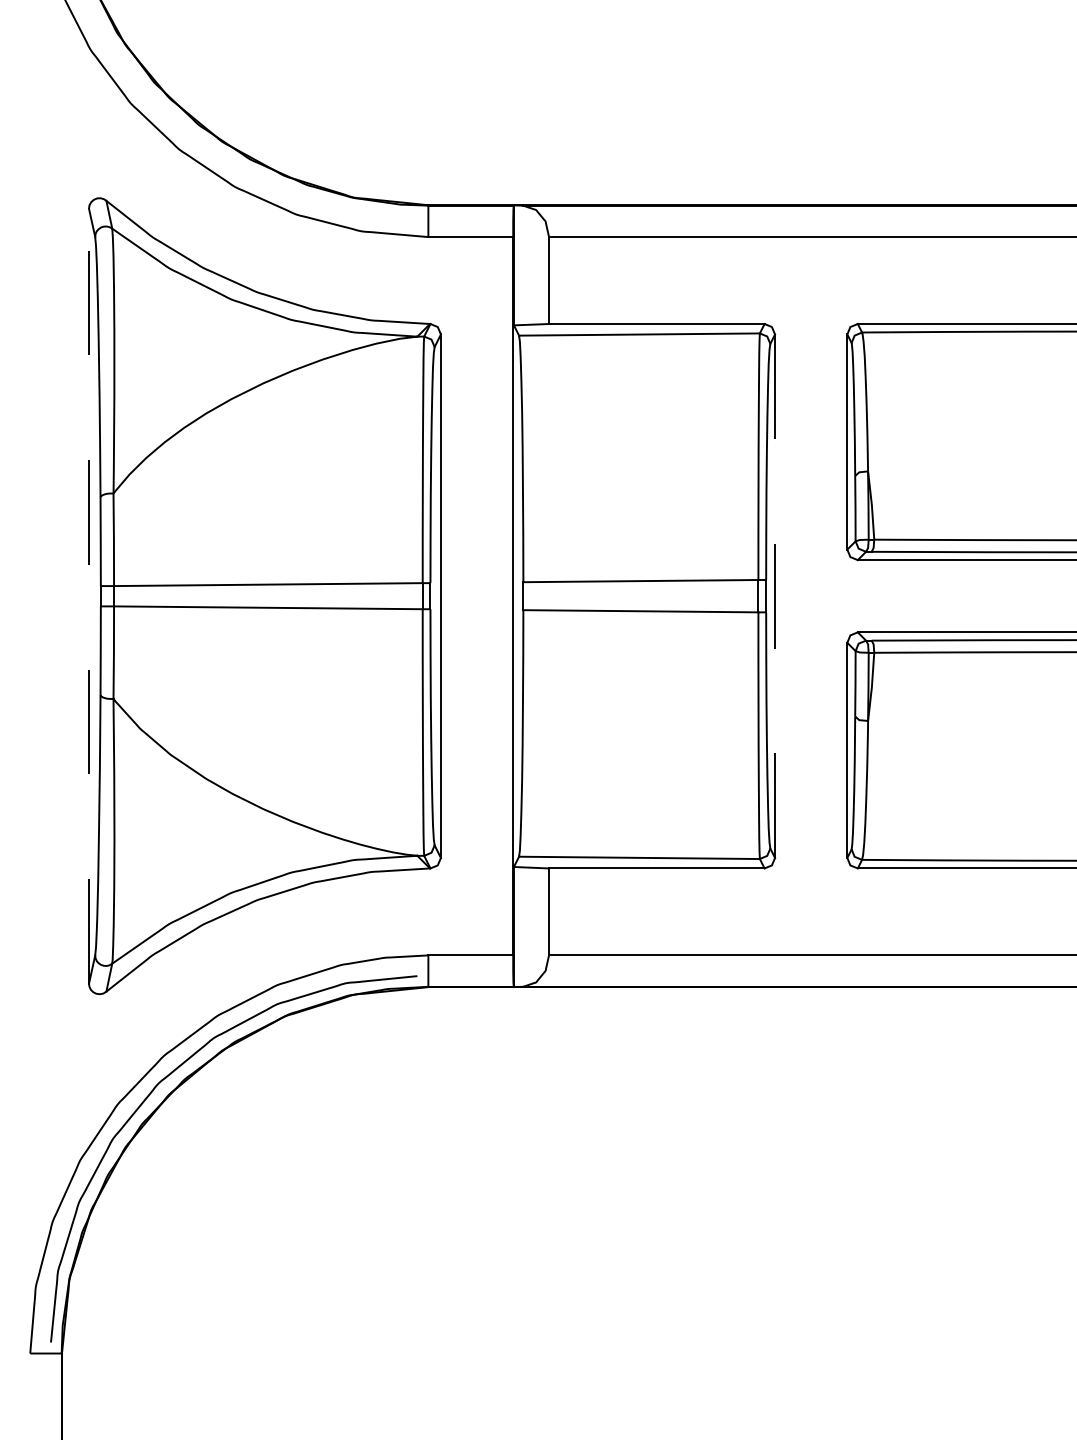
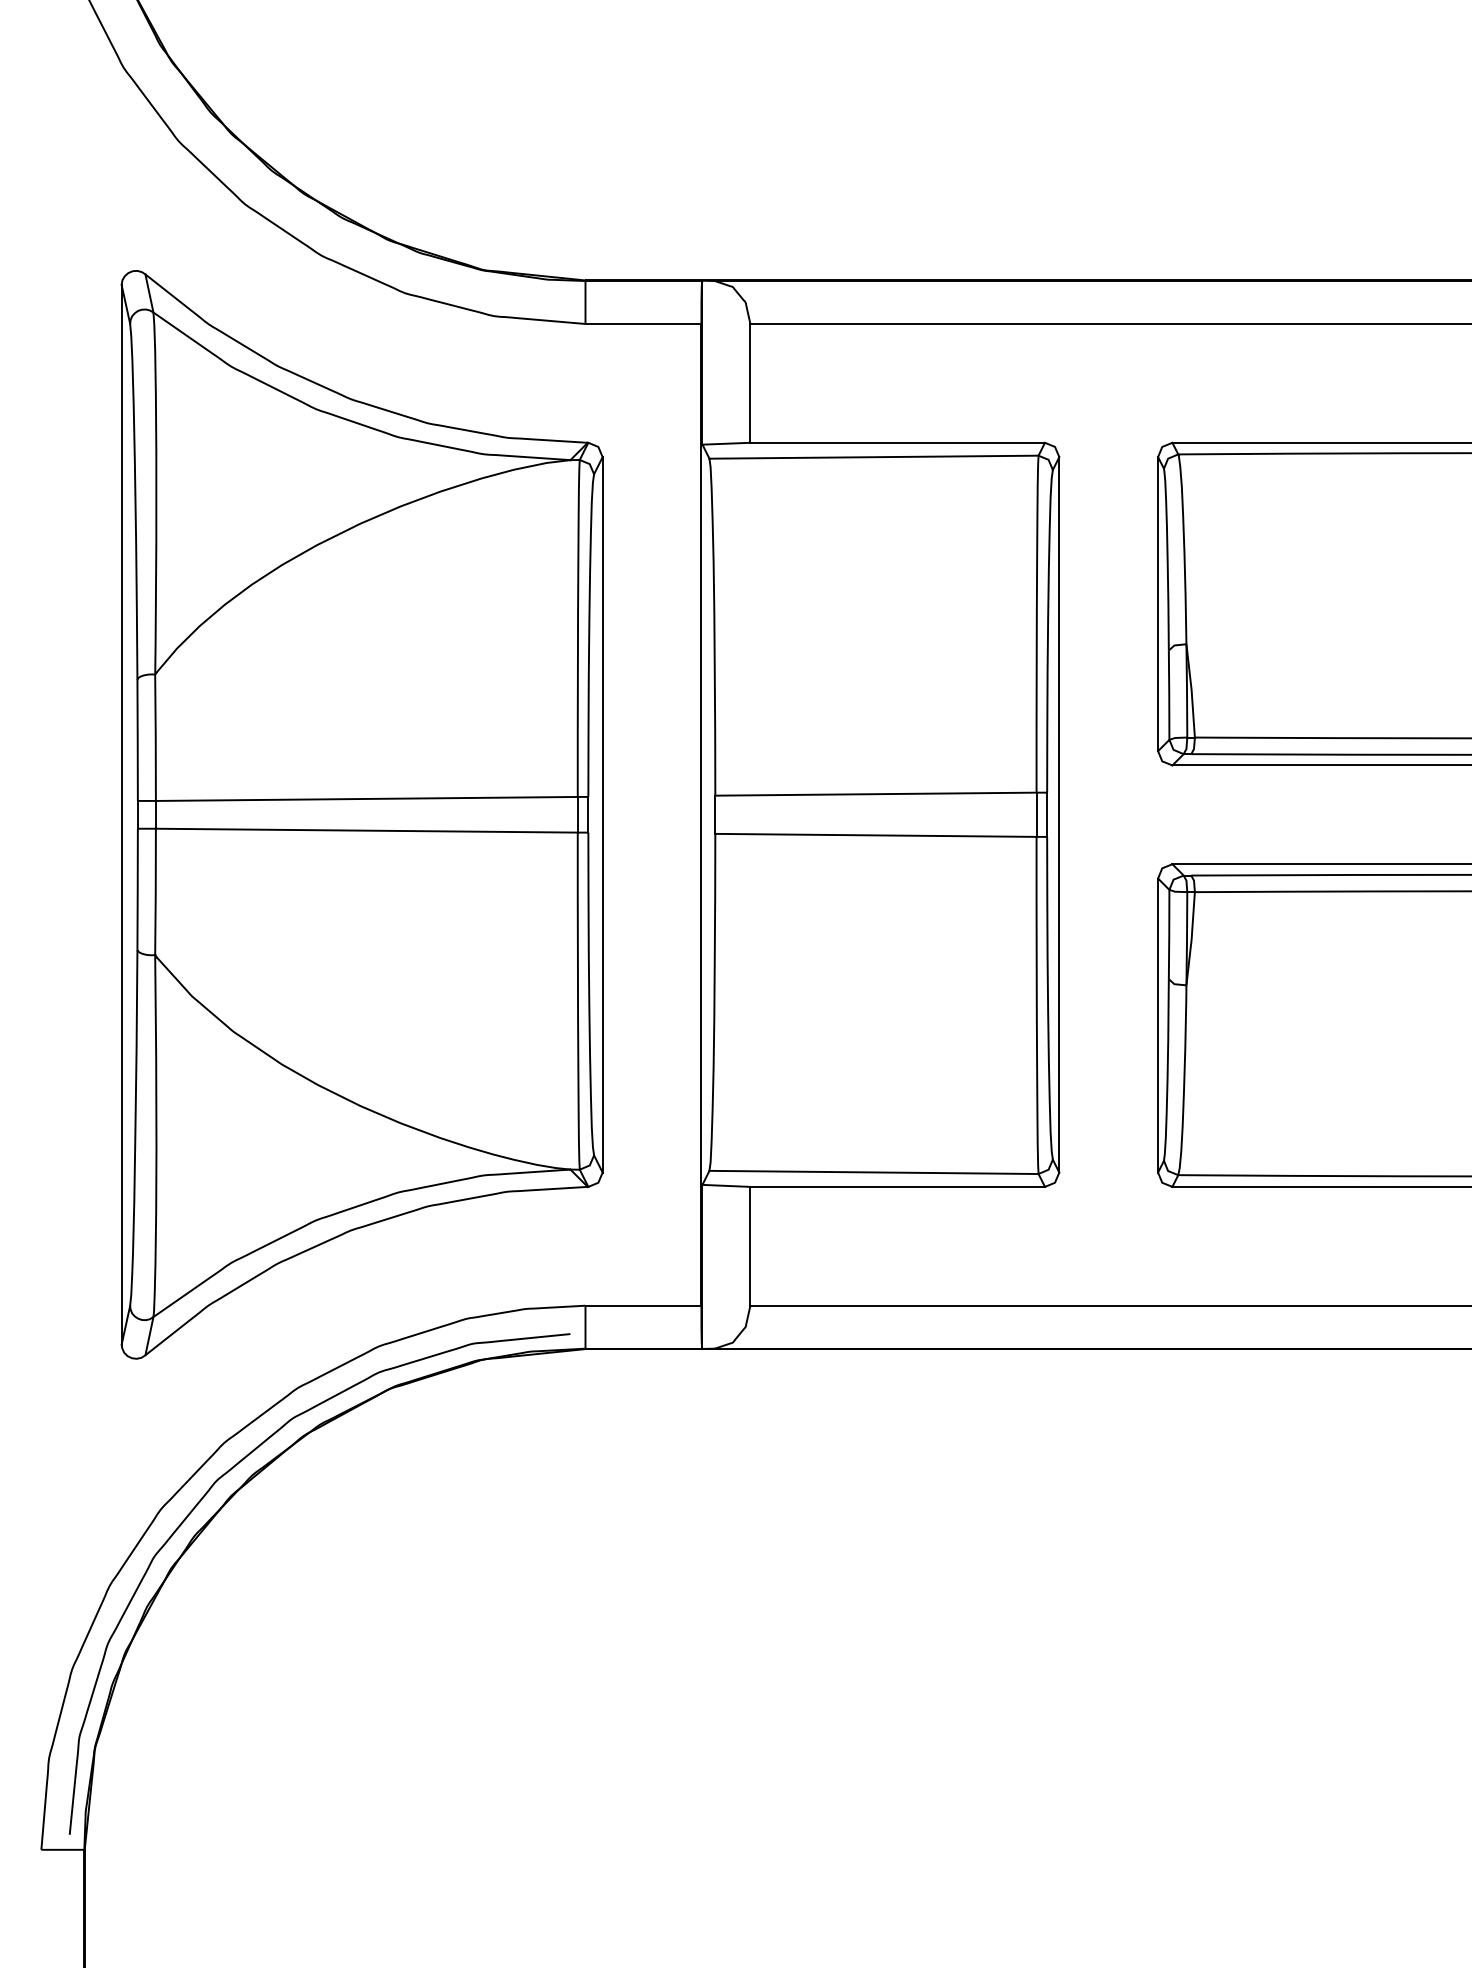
line: (89, 596) -> (122, 815), dashed -> solid
line: (775, 596) -> (1059, 815), dashed -> solid

